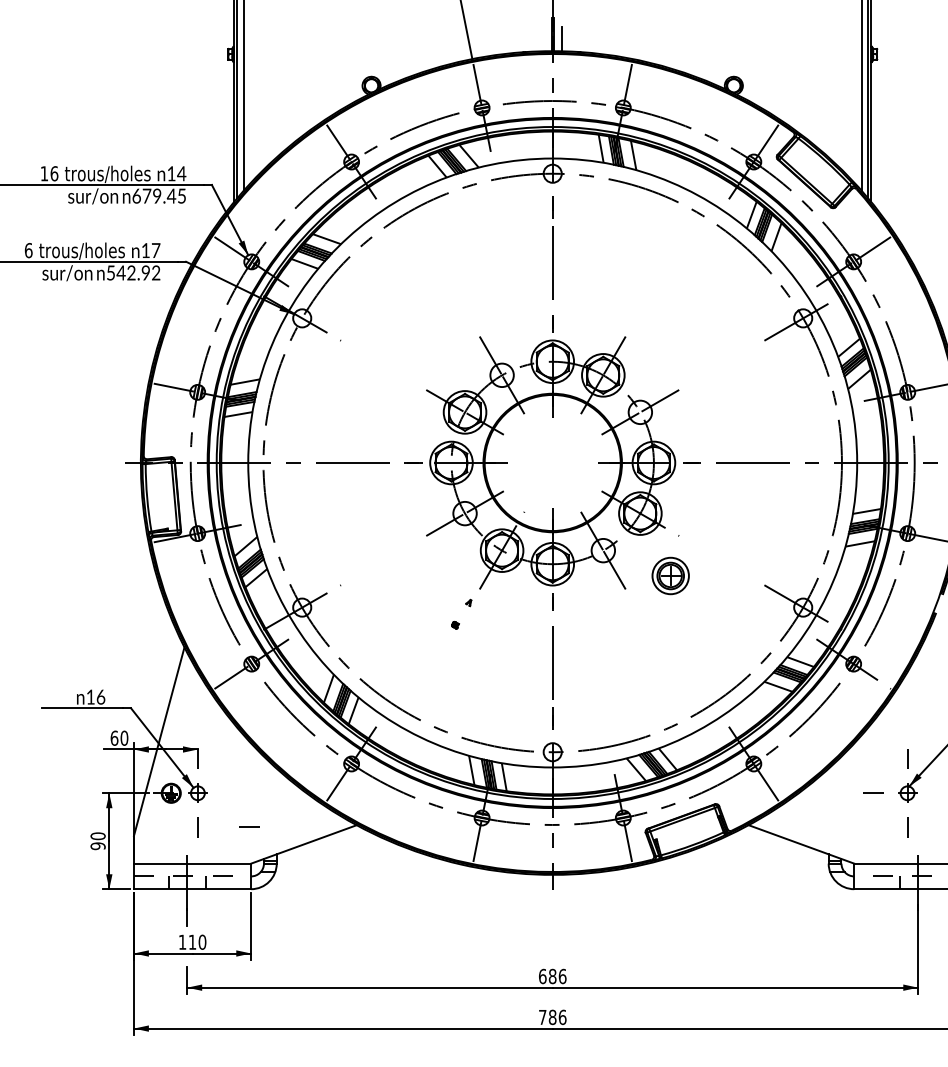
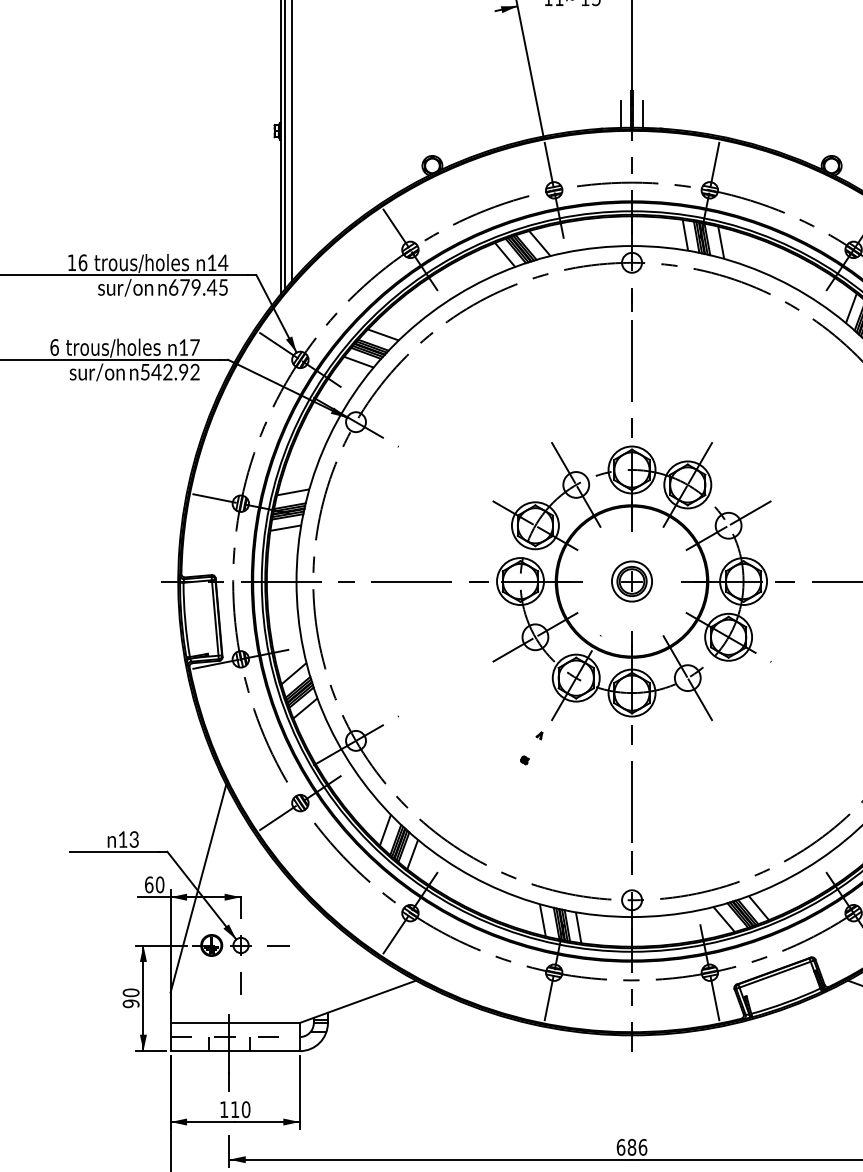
line: (543, 38) -> (621, 113), added
part: (670, 575) -> (631, 580), moved
text: (100, 696) -> (133, 838), 16 -> 13
line: (249, 826) -> (279, 944), moved

